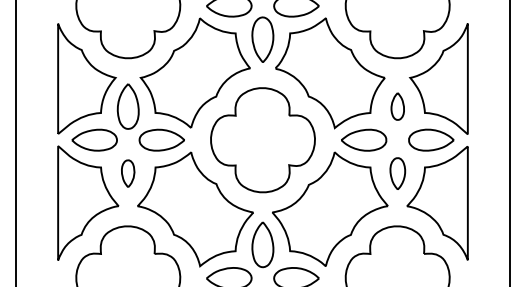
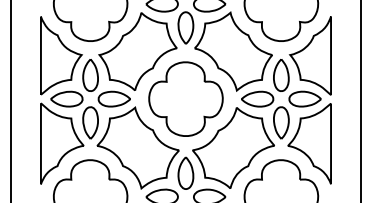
part: (397, 106) -> (281, 75), size x1.67
part: (127, 173) -> (90, 122), size x1.67
part: (397, 173) -> (281, 122), size x1.43

